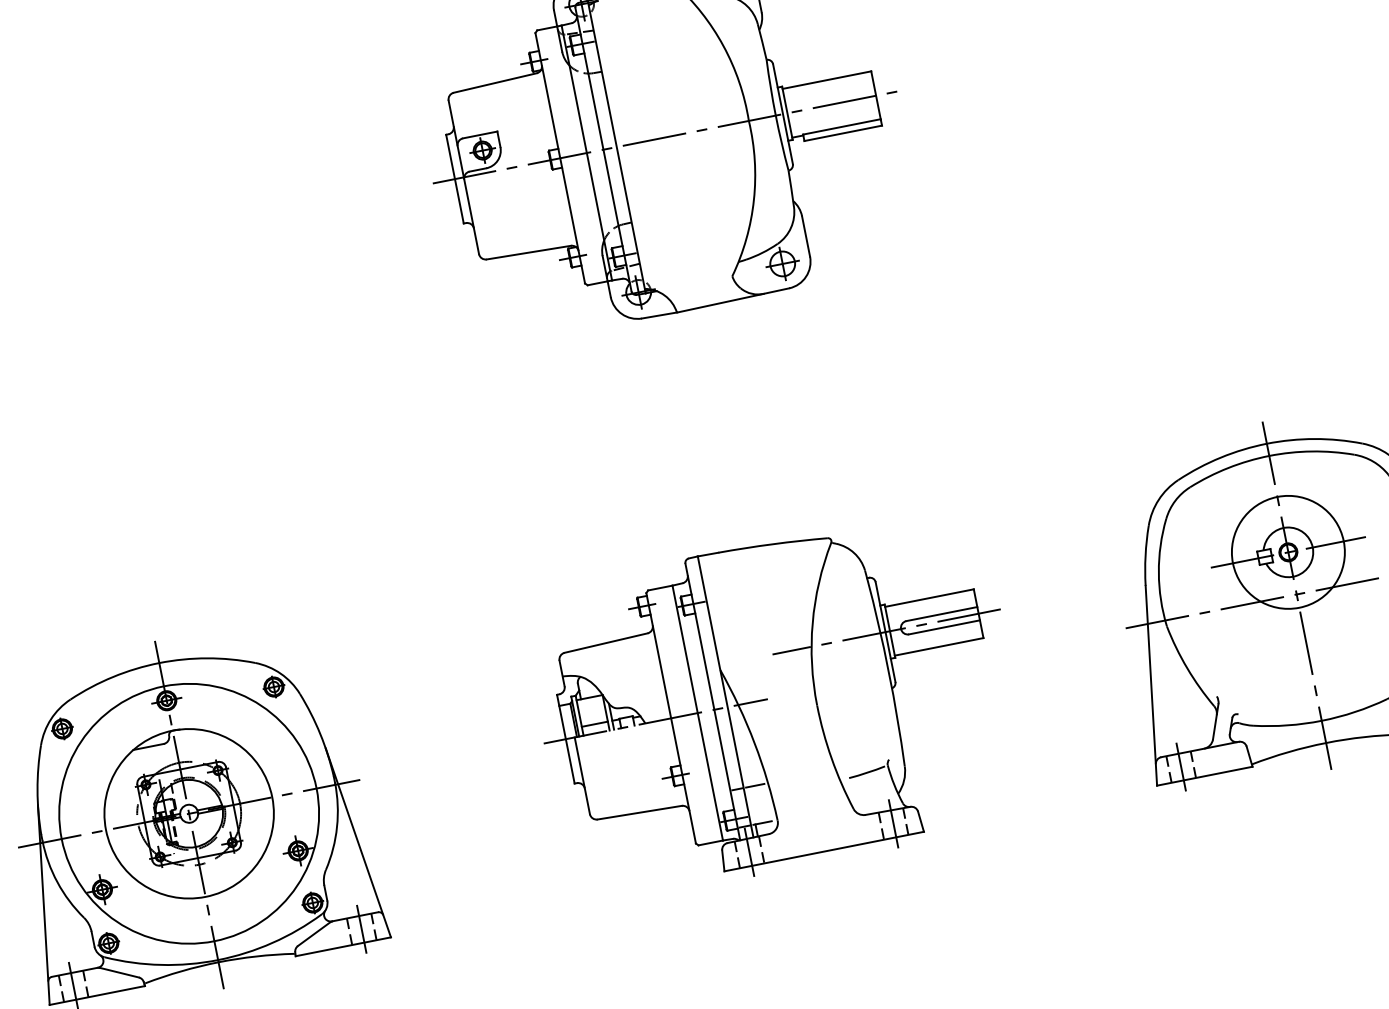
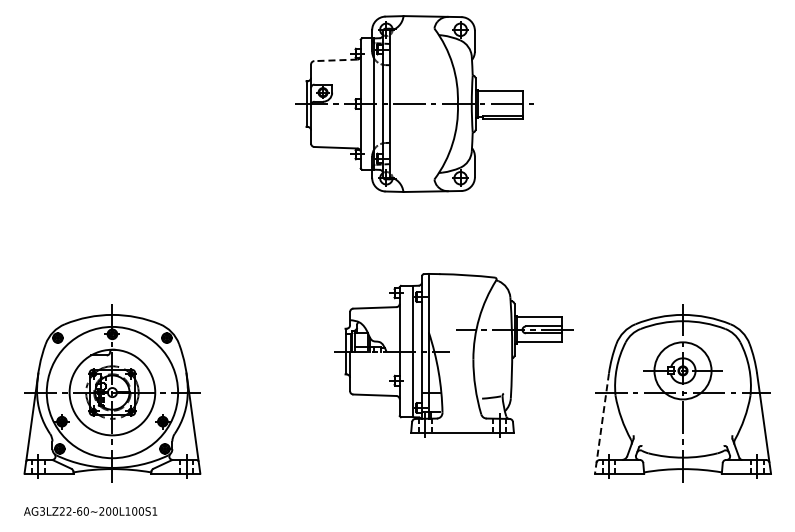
line: (494, 83) -> (335, 60), solid -> dashed
line: (1152, 685) -> (602, 423), solid -> dashed
part: (777, 705) -> (453, 355), moved

